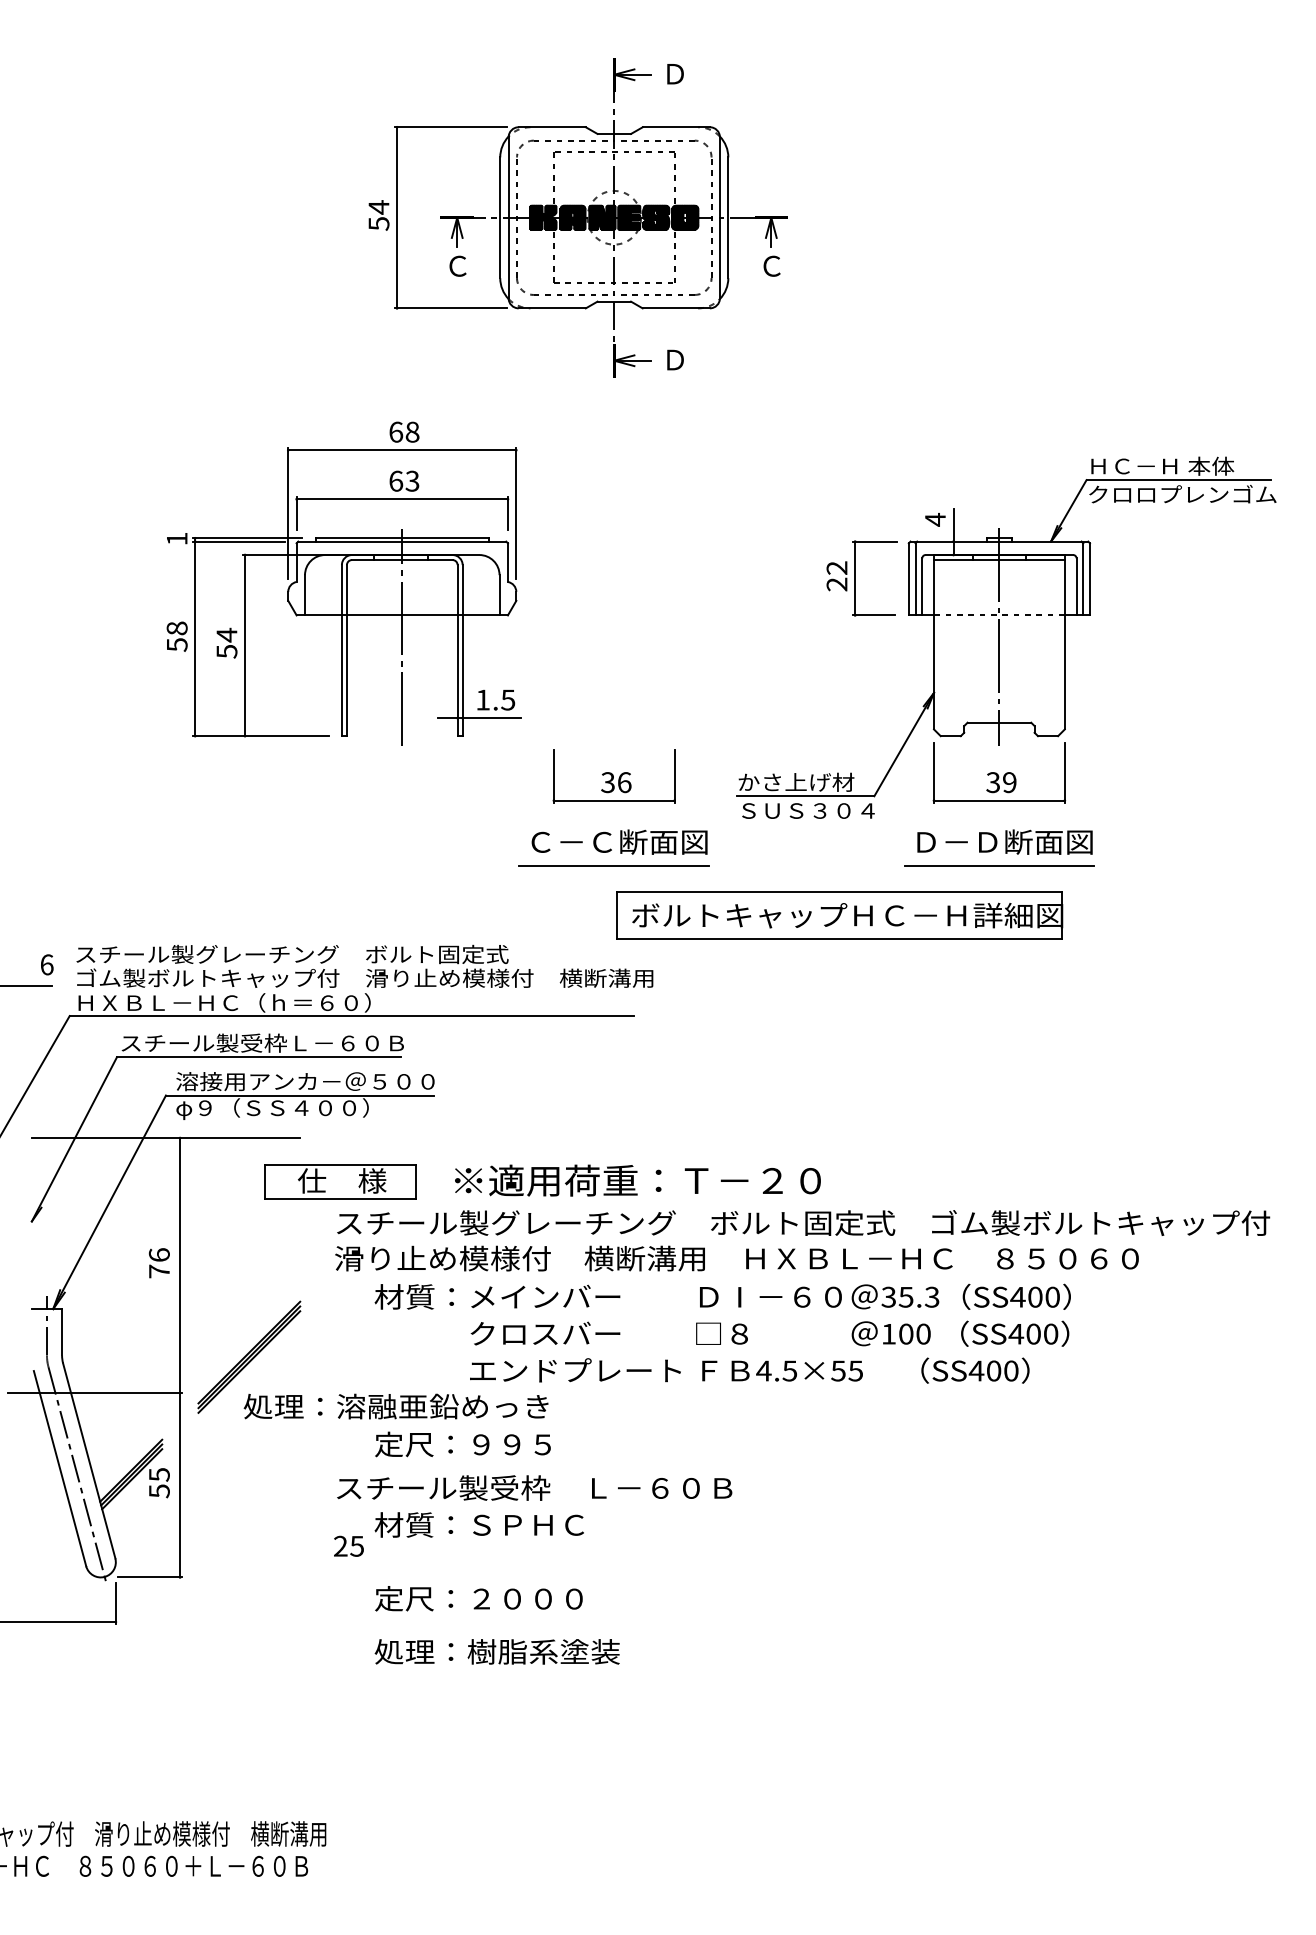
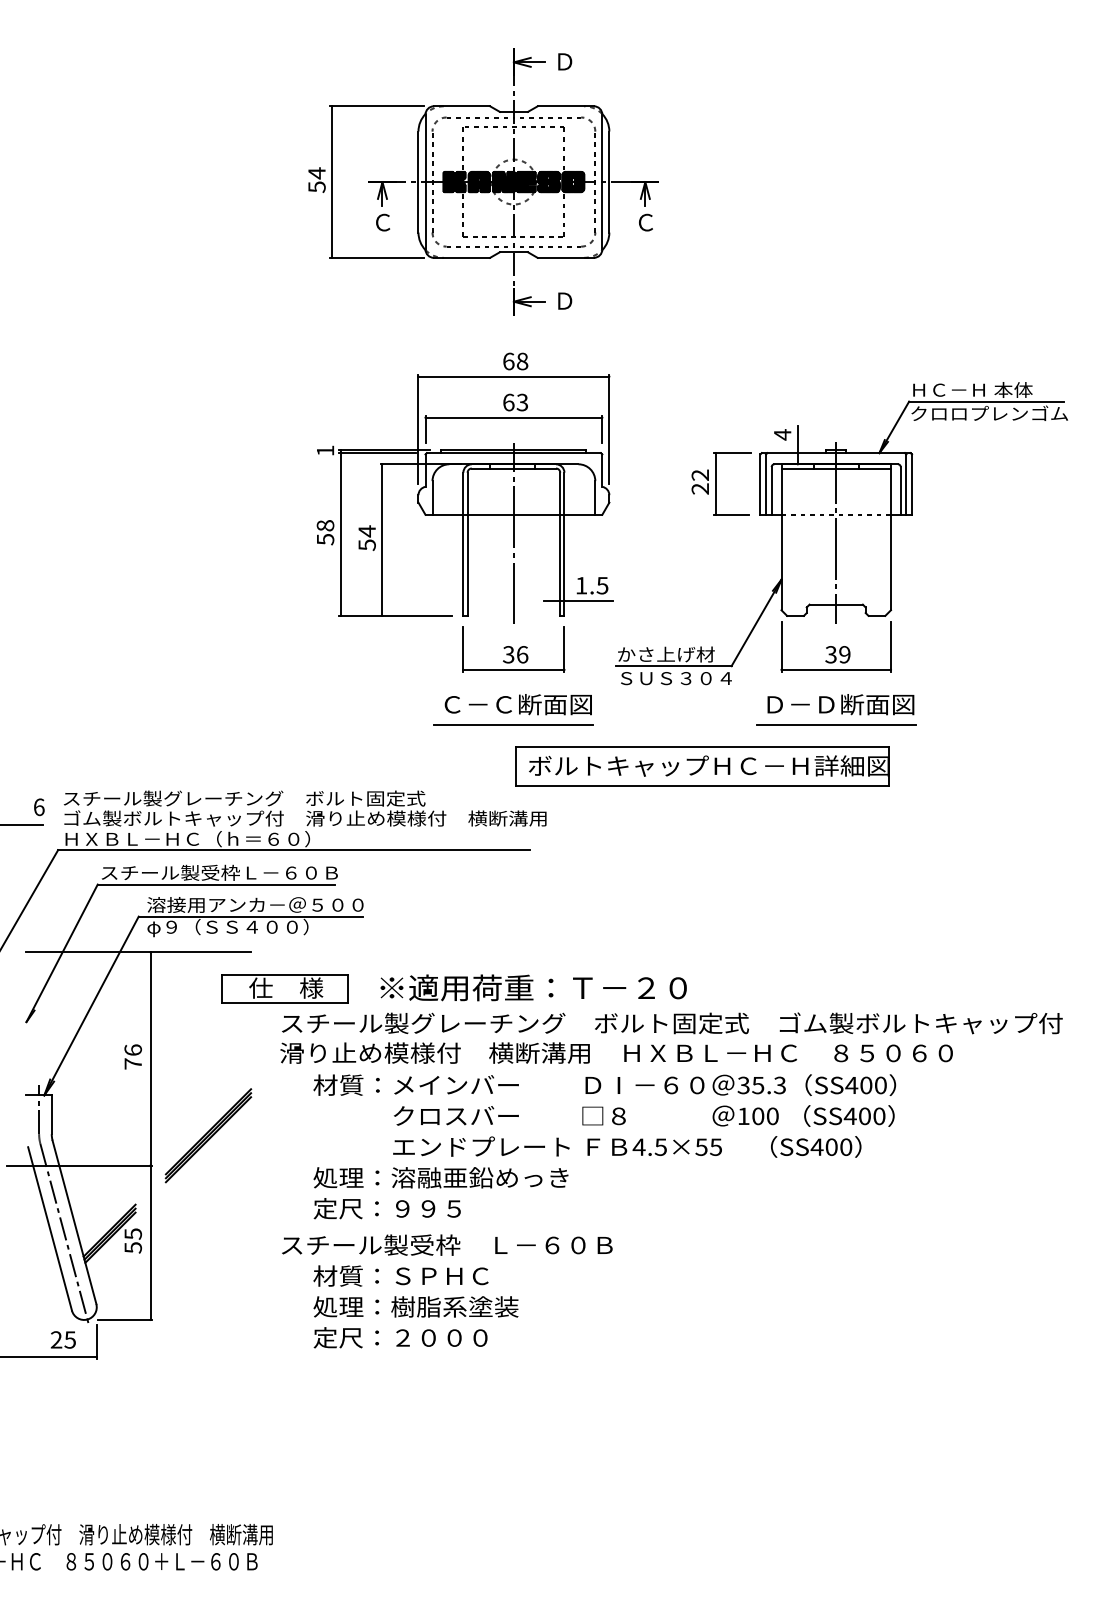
part: (343, 583) -> (464, 488), moved
text: (395, 1406) -> (440, 1177), moved
text: (348, 1545) -> (63, 1339), moved
text: (496, 1651) -> (415, 1306), moved

